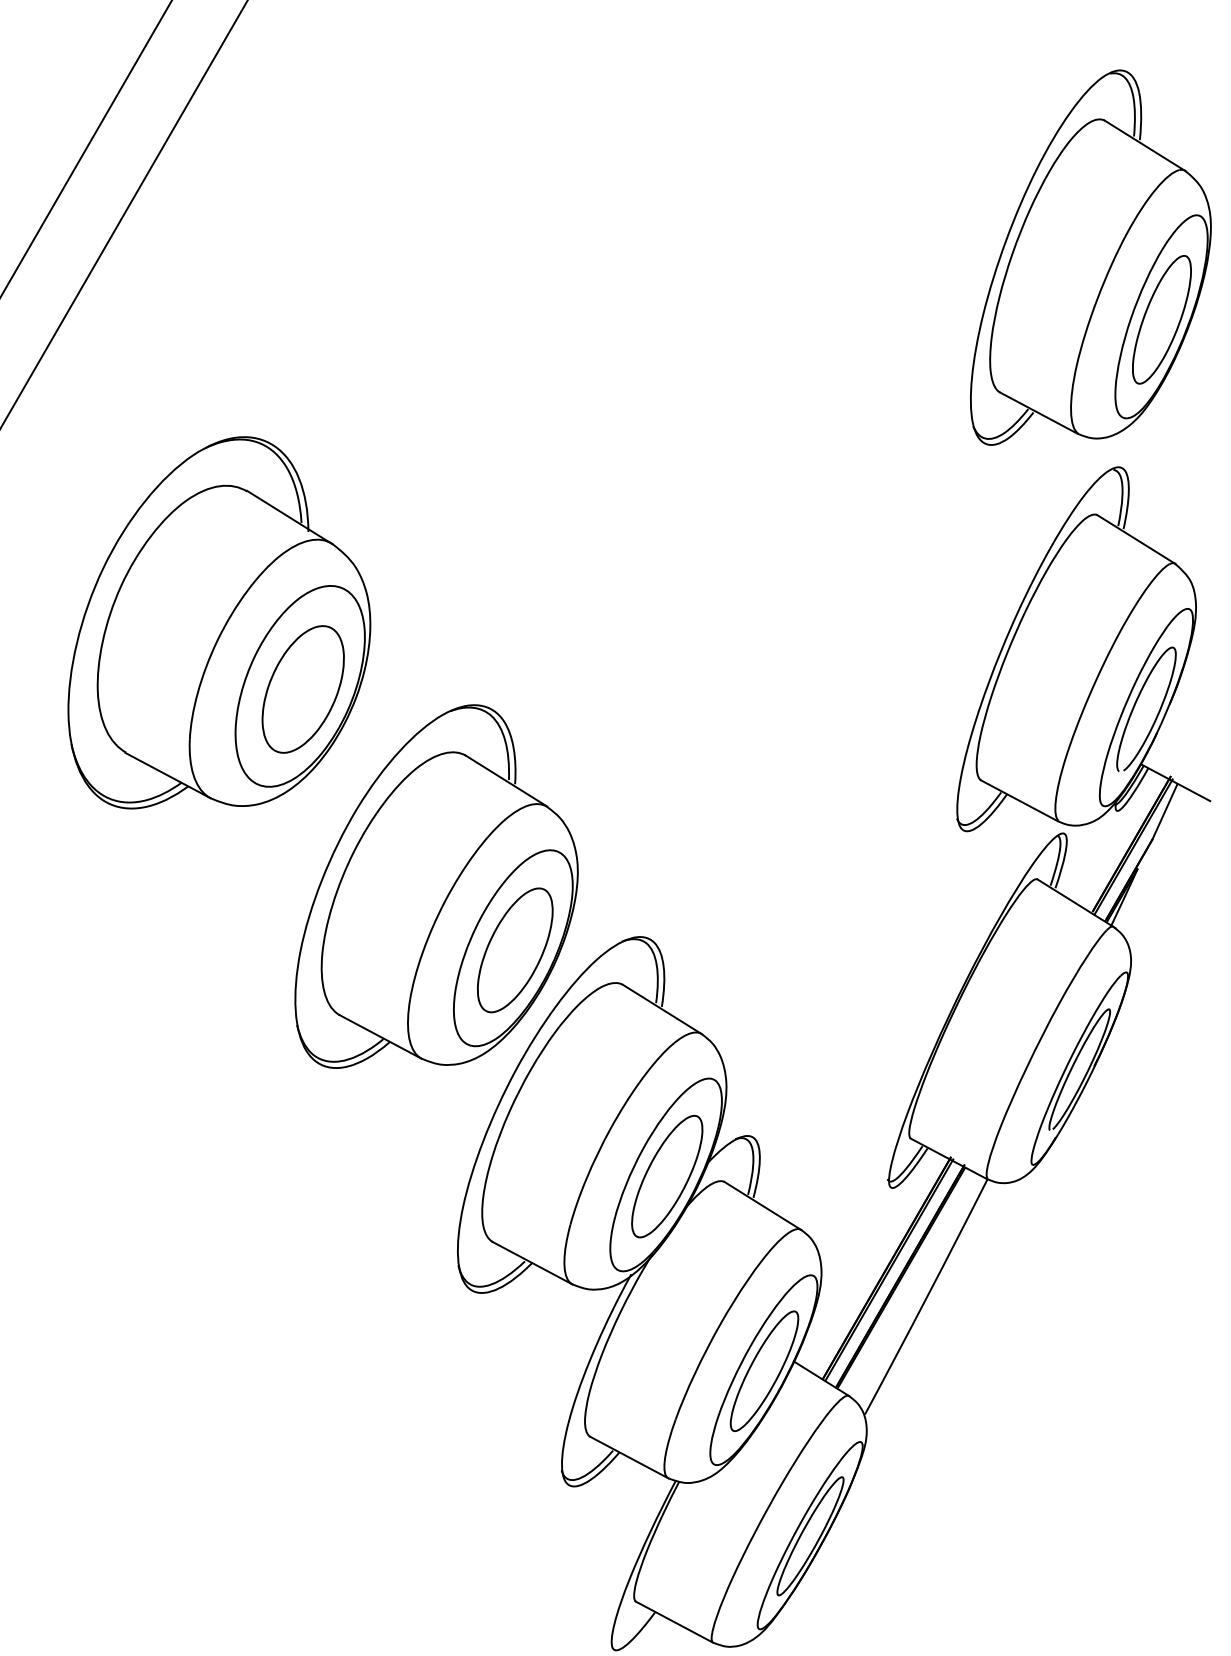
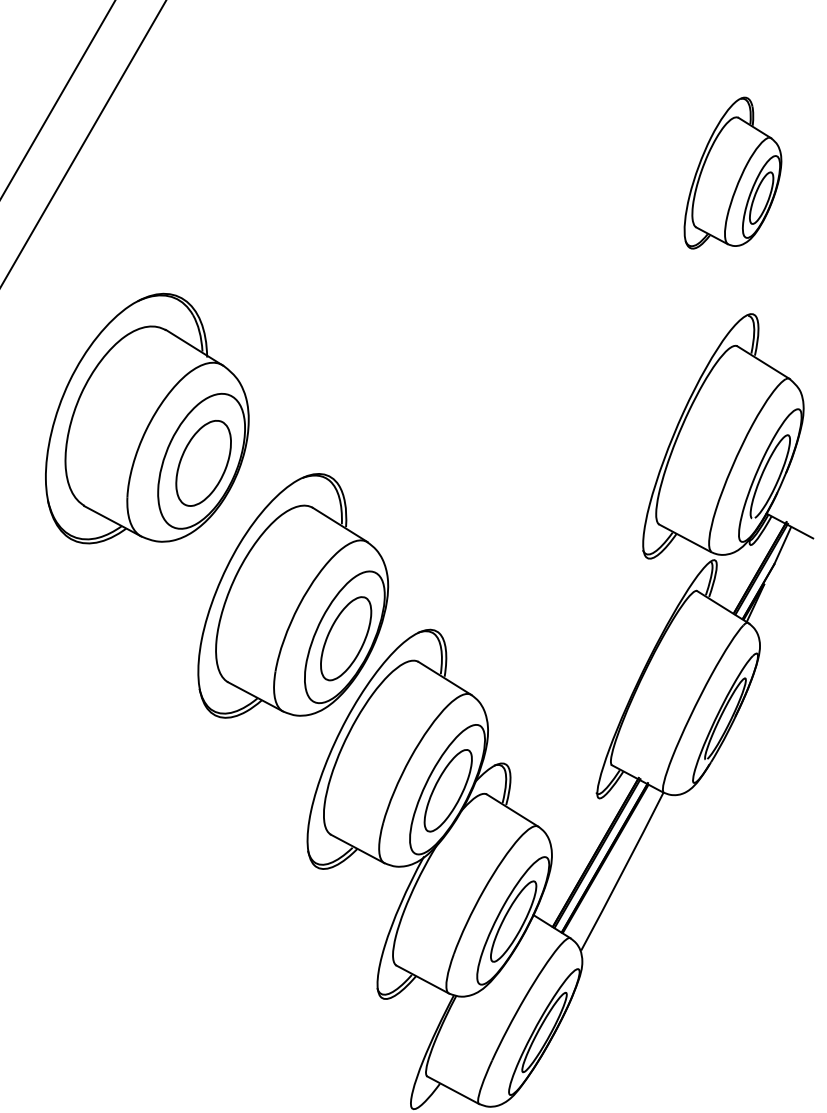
part: (1090, 256) -> (732, 172), size x0.6

